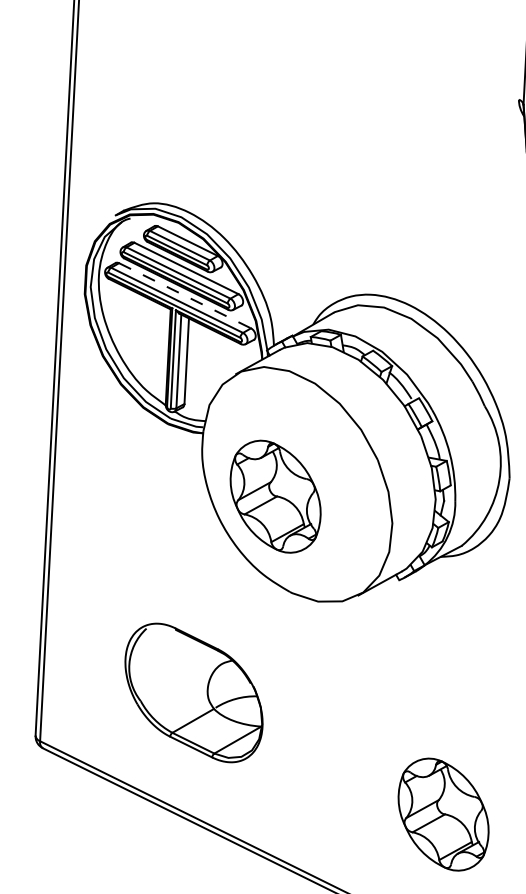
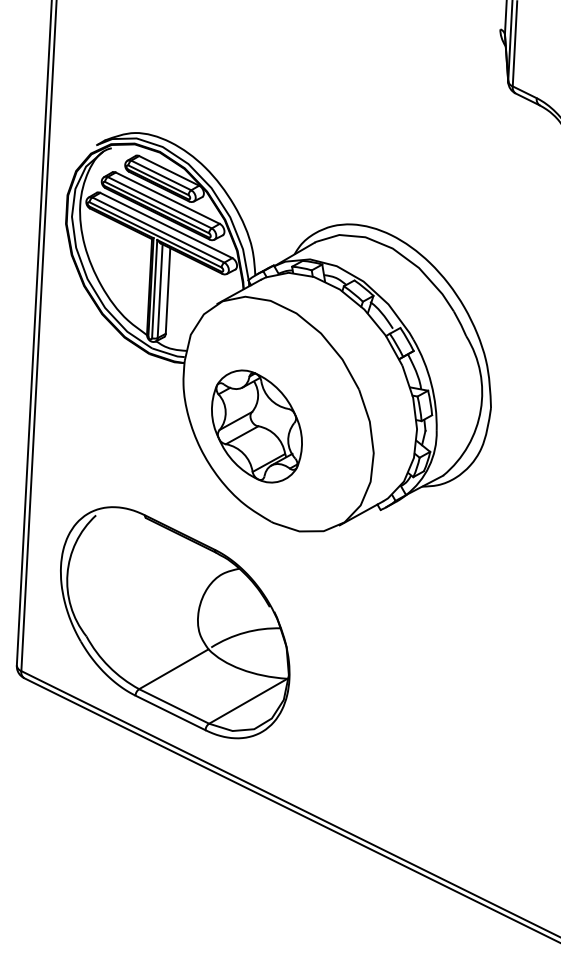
line: (185, 295) -> (166, 225), dashed -> solid
part: (194, 692) -> (175, 622), size x1.67
part: (443, 814) -> (424, 744), removed

